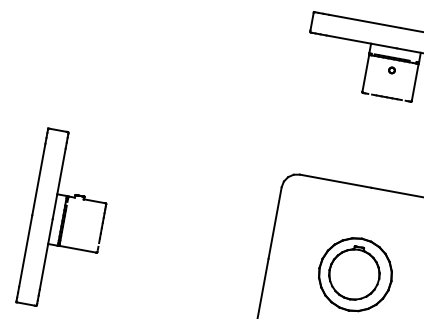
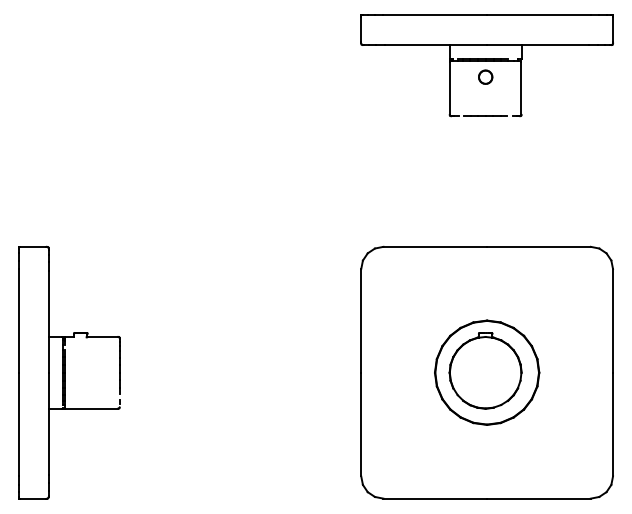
part: (391, 69) -> (485, 76), size x1.67

